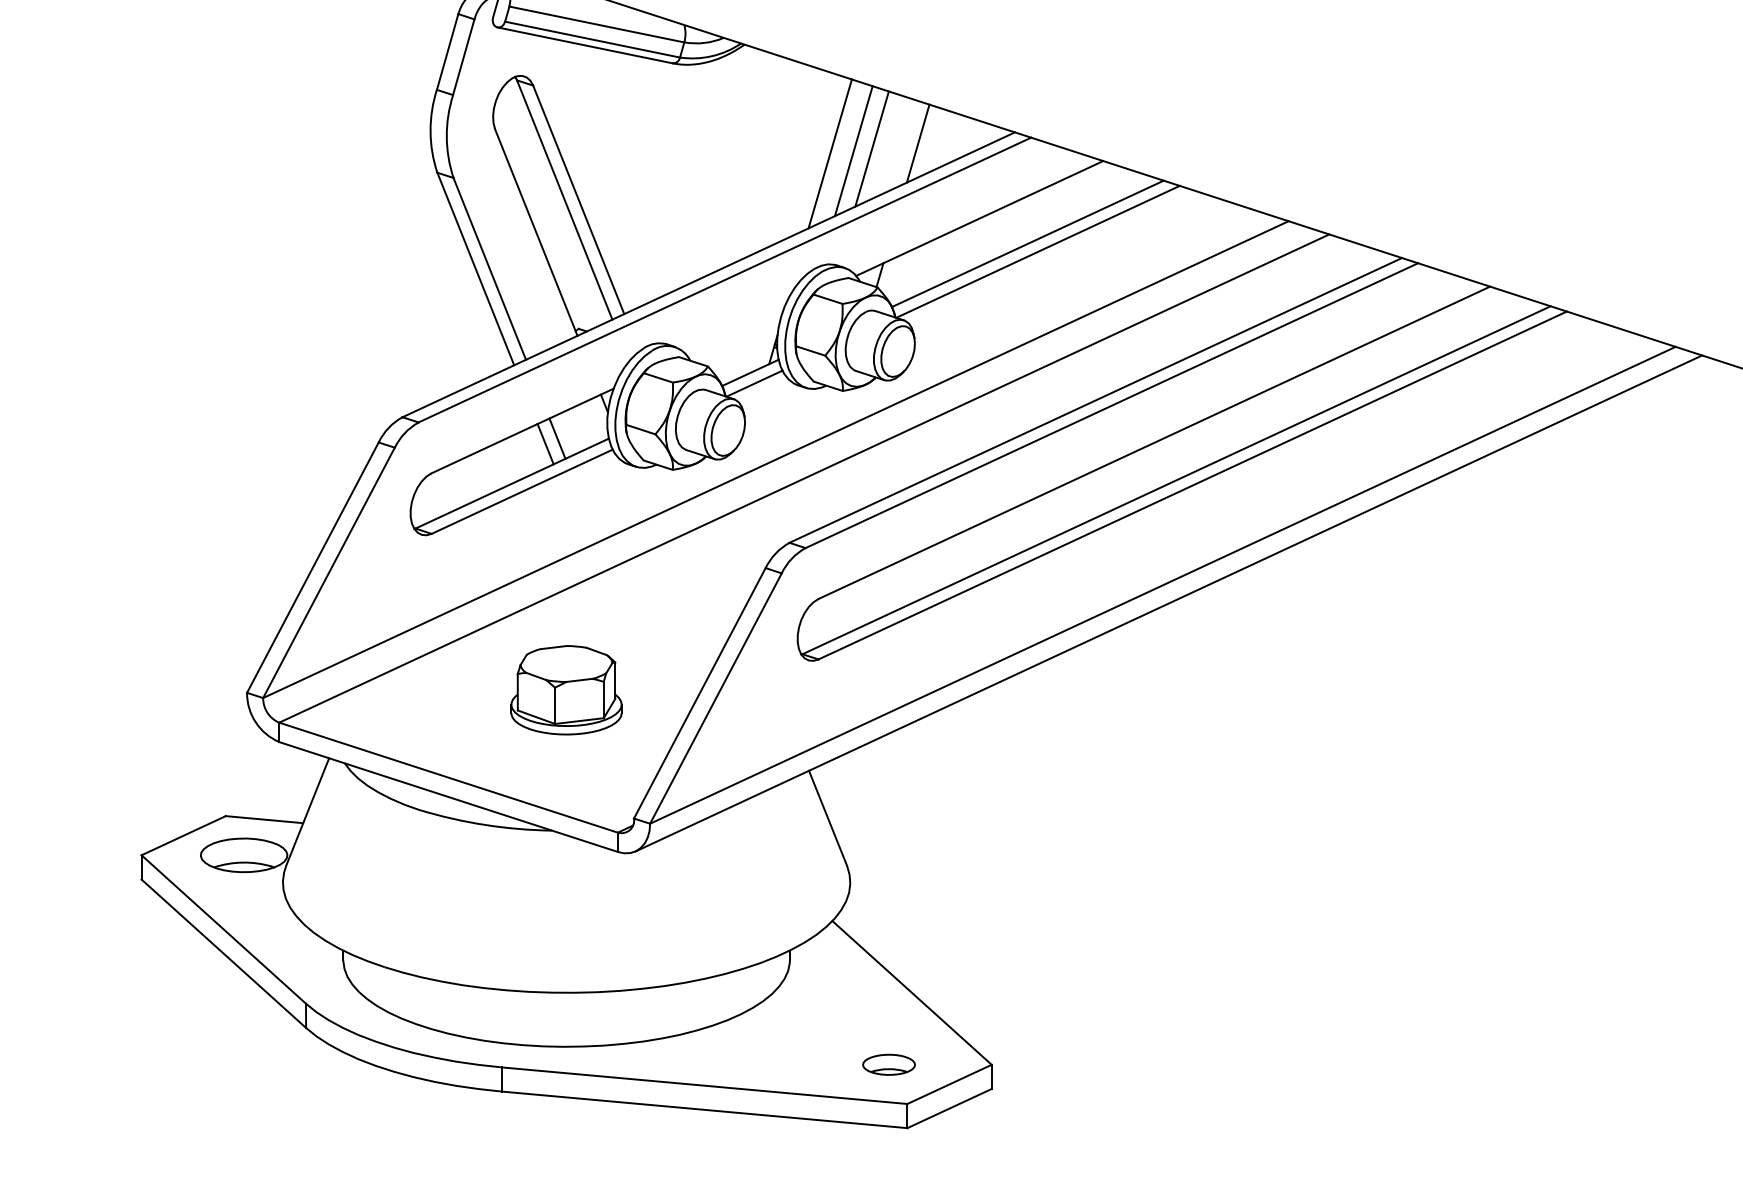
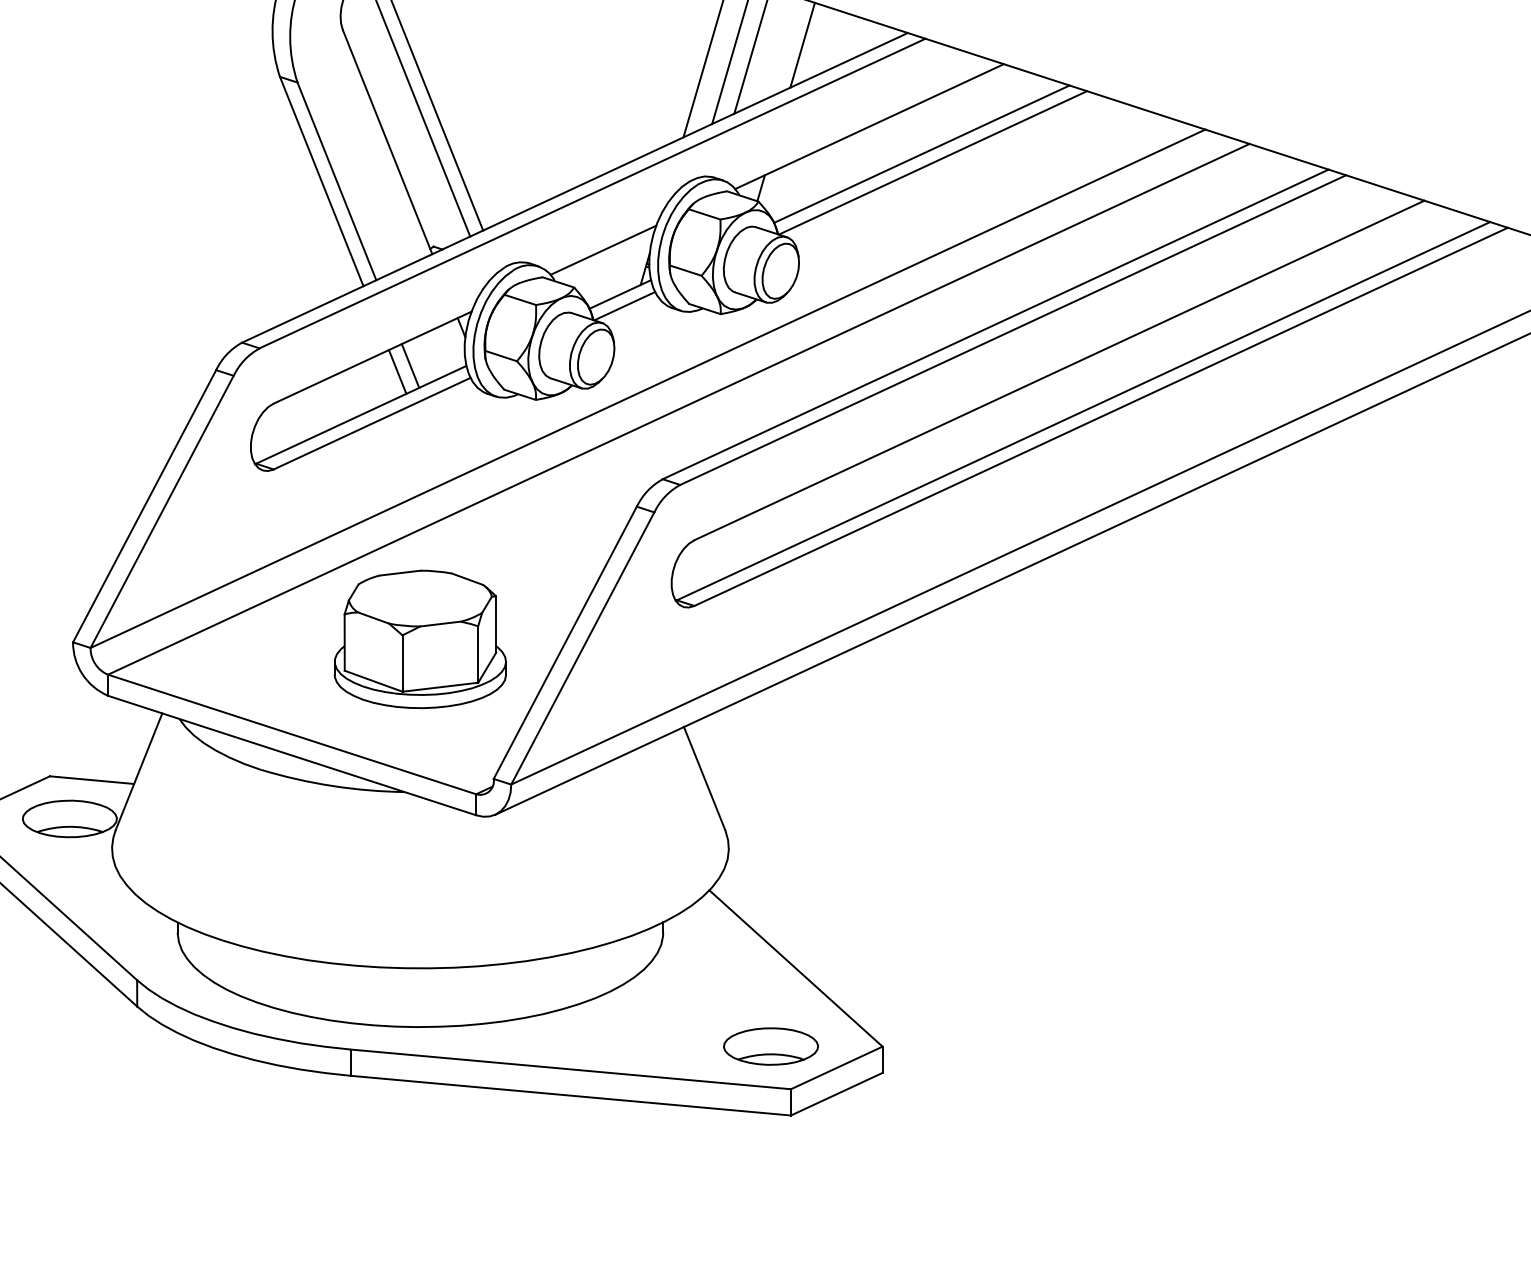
line: (734, 331) -> (602, 249), added
part: (566, 690) -> (420, 639), size x1.43
part: (888, 1064) -> (770, 1046), size x1.67

